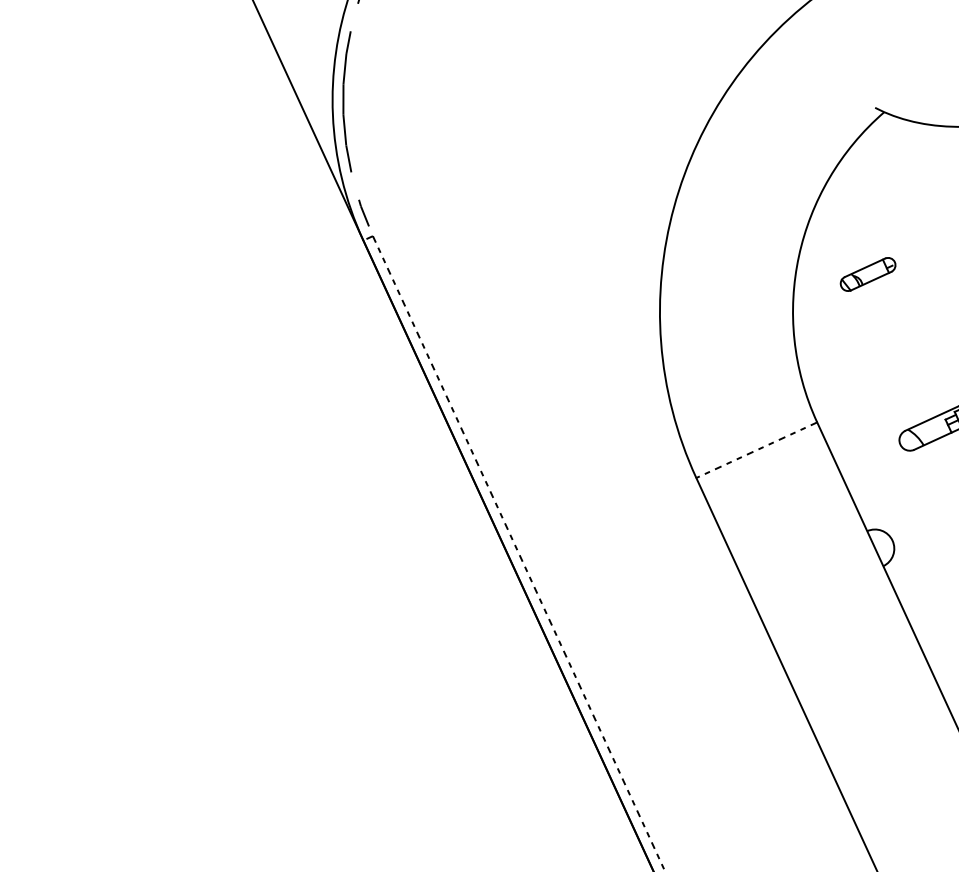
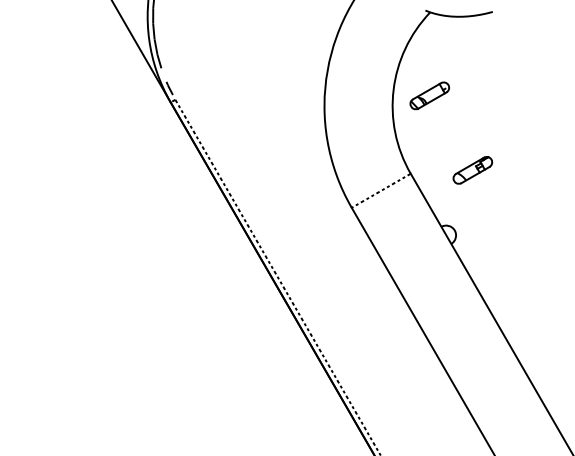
part: (867, 273) -> (429, 95), size x1.43

